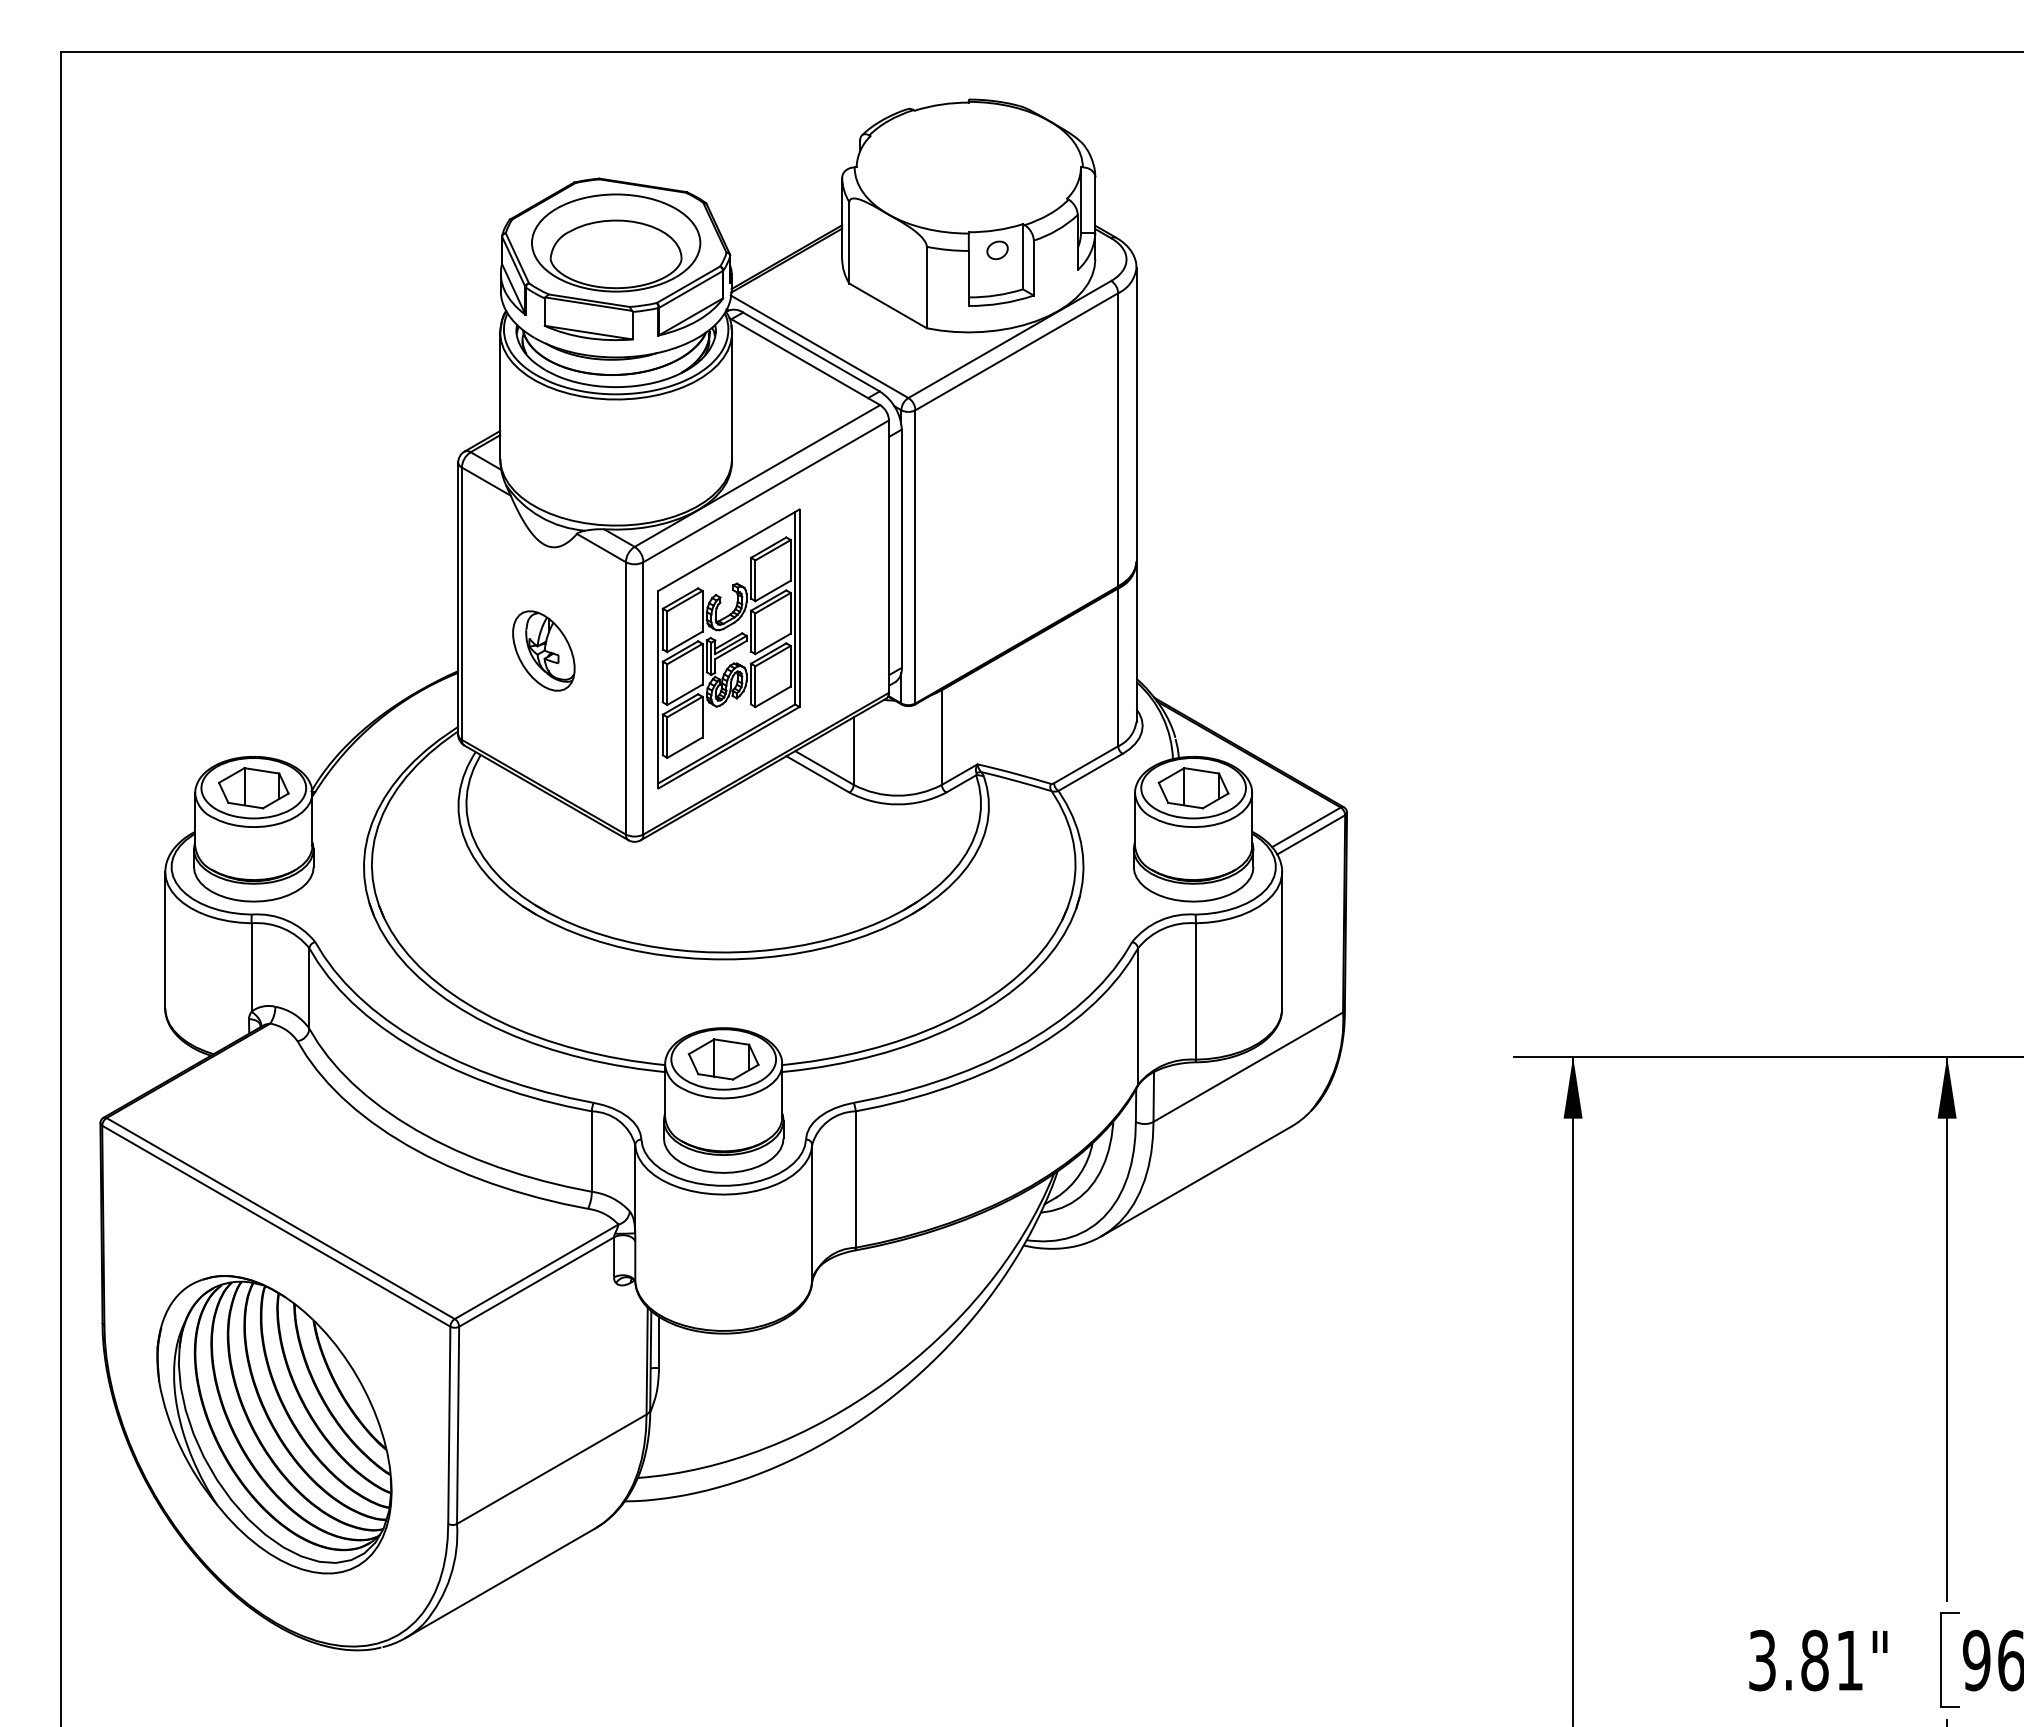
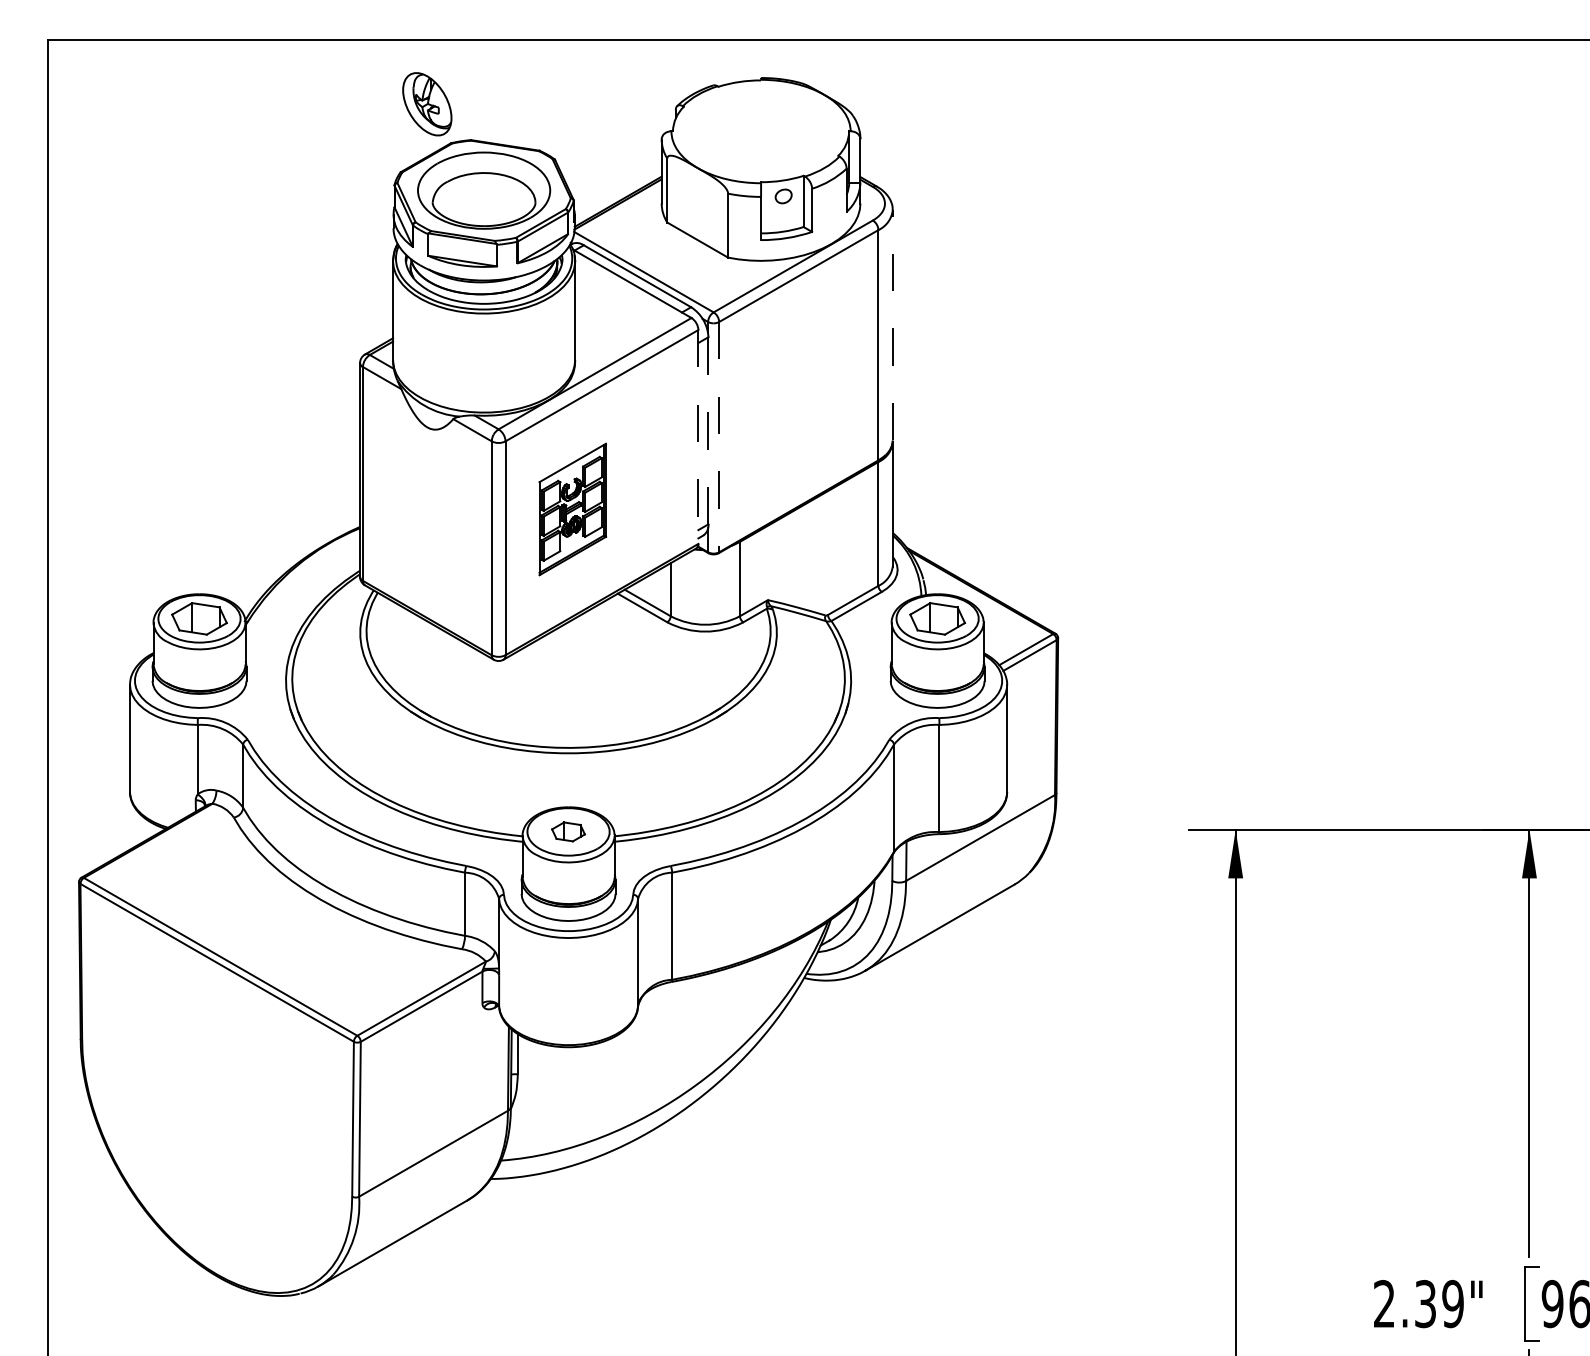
line: (1136, 414) -> (892, 325), solid -> dashed
line: (901, 548) -> (708, 430), solid -> dashed
line: (915, 556) -> (719, 436), solid -> dashed
line: (889, 557) -> (698, 437), solid -> dashed
part: (728, 648) -> (572, 509), size x0.6
part: (543, 650) -> (427, 103), moved
part: (723, 1059) -> (568, 831), size x0.6
part: (274, 1424) -> (215, 1118), removed
text: (1806, 1660) -> (1419, 1303), 3.81" -> 2.39"

